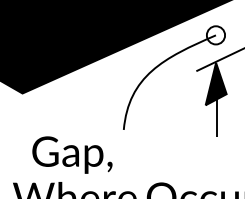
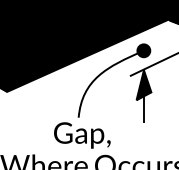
fill: (215, 34) -> (143, 50), added
text: (72, 155) -> (82, 135), moved

